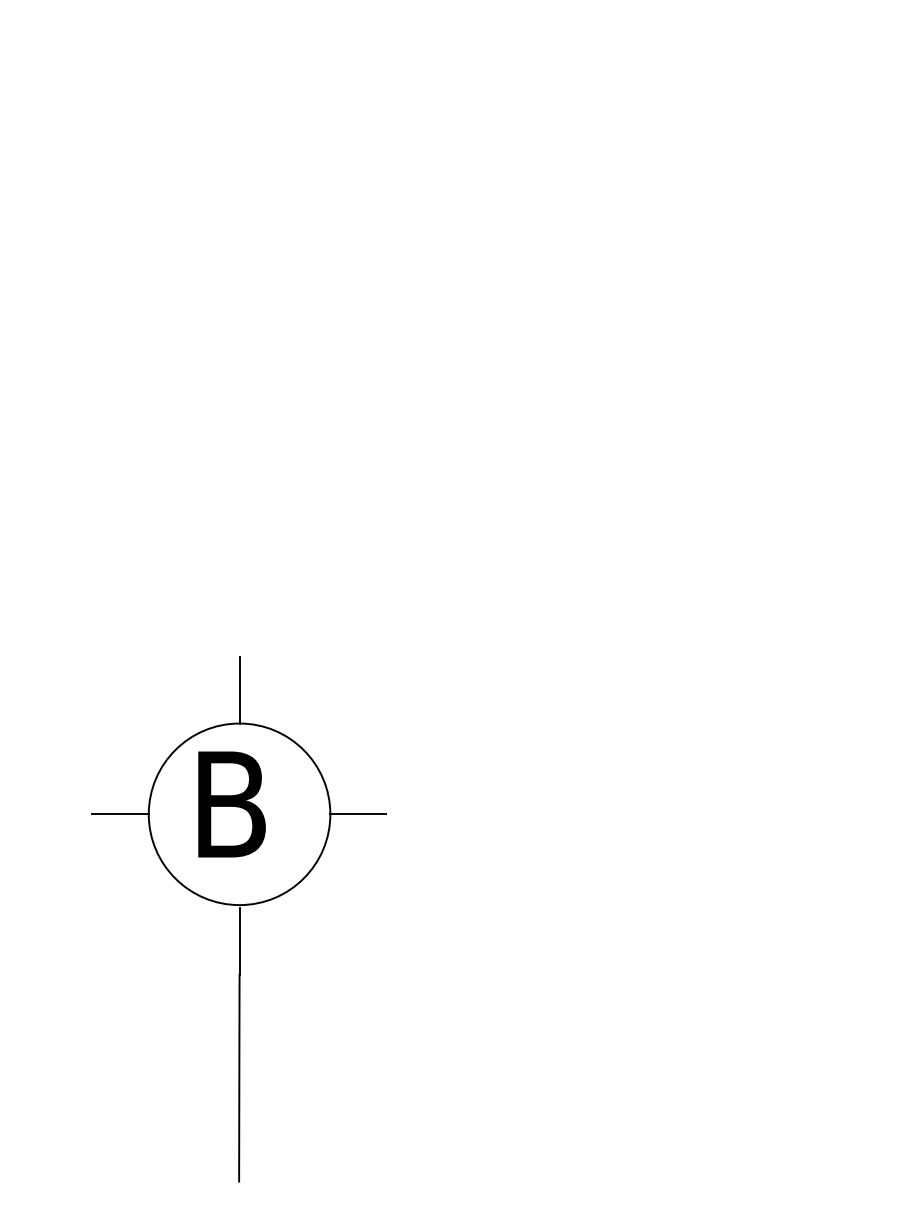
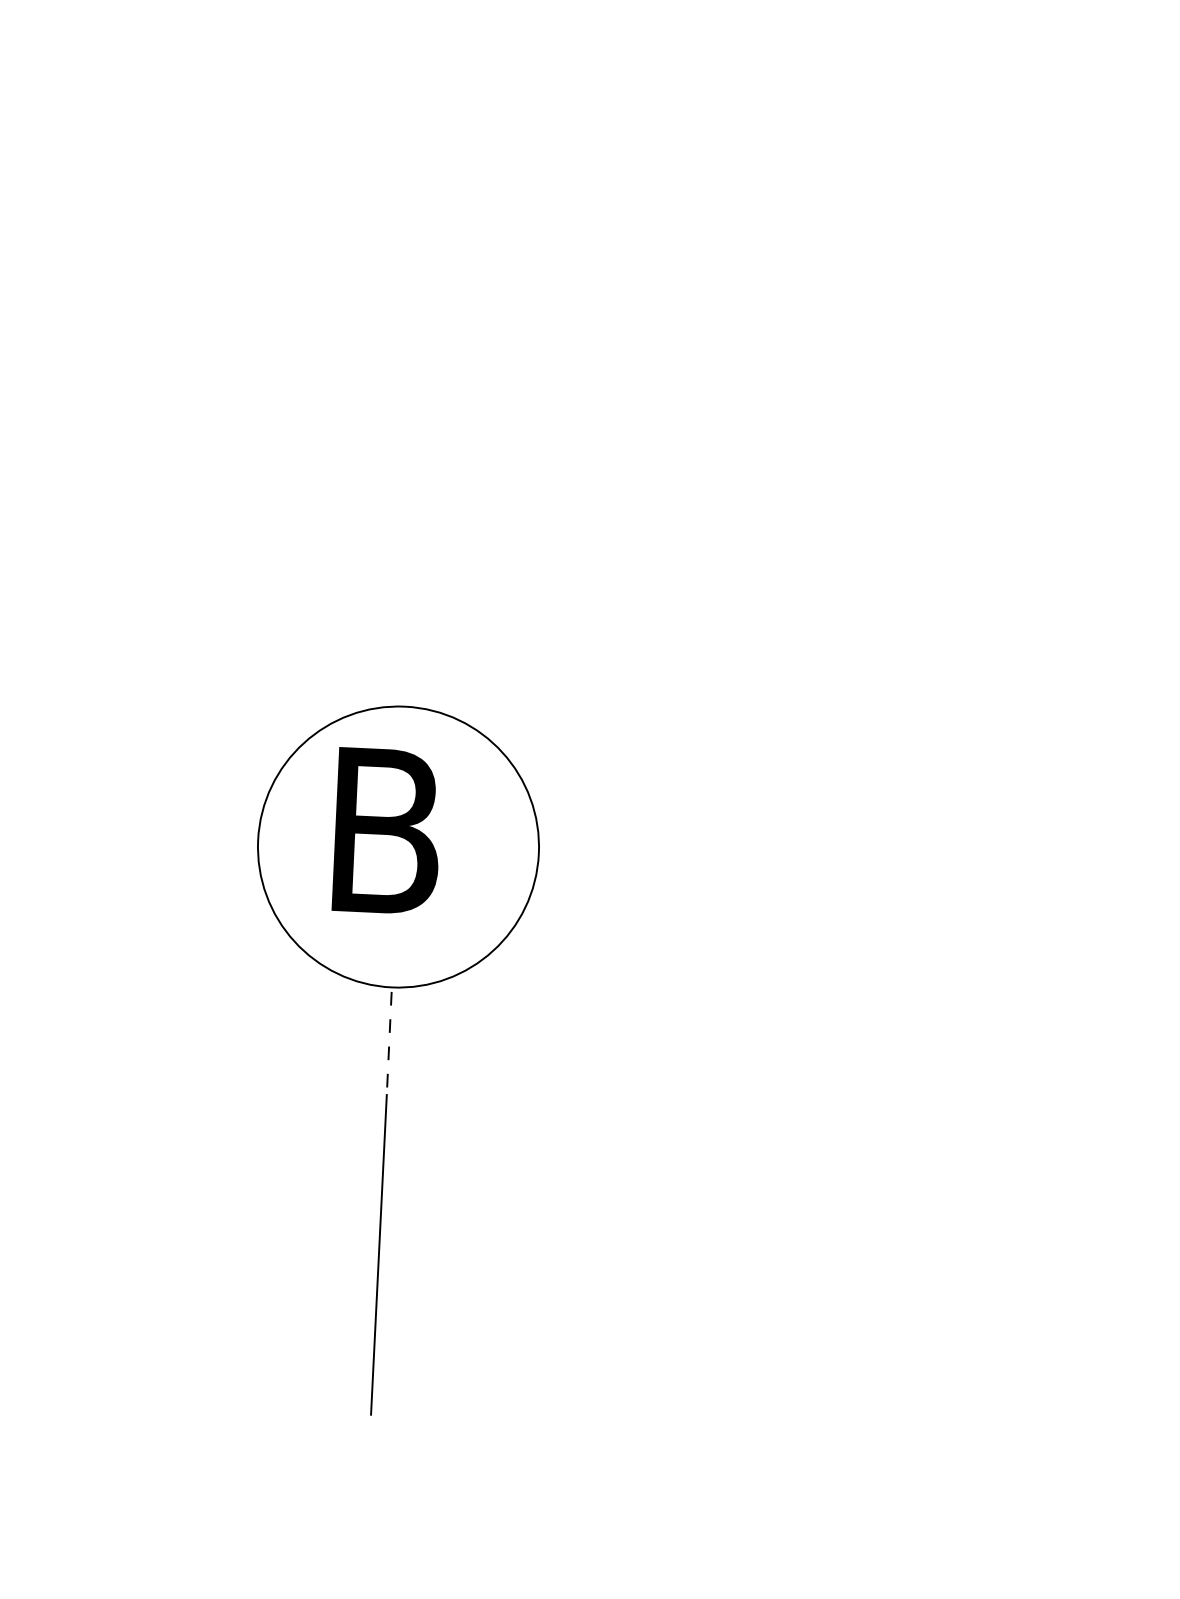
line: (239, 689) -> (407, 654), removed
line: (119, 814) -> (212, 838), removed
line: (357, 814) -> (580, 855), removed
line: (239, 941) -> (389, 1043), solid -> dashed

